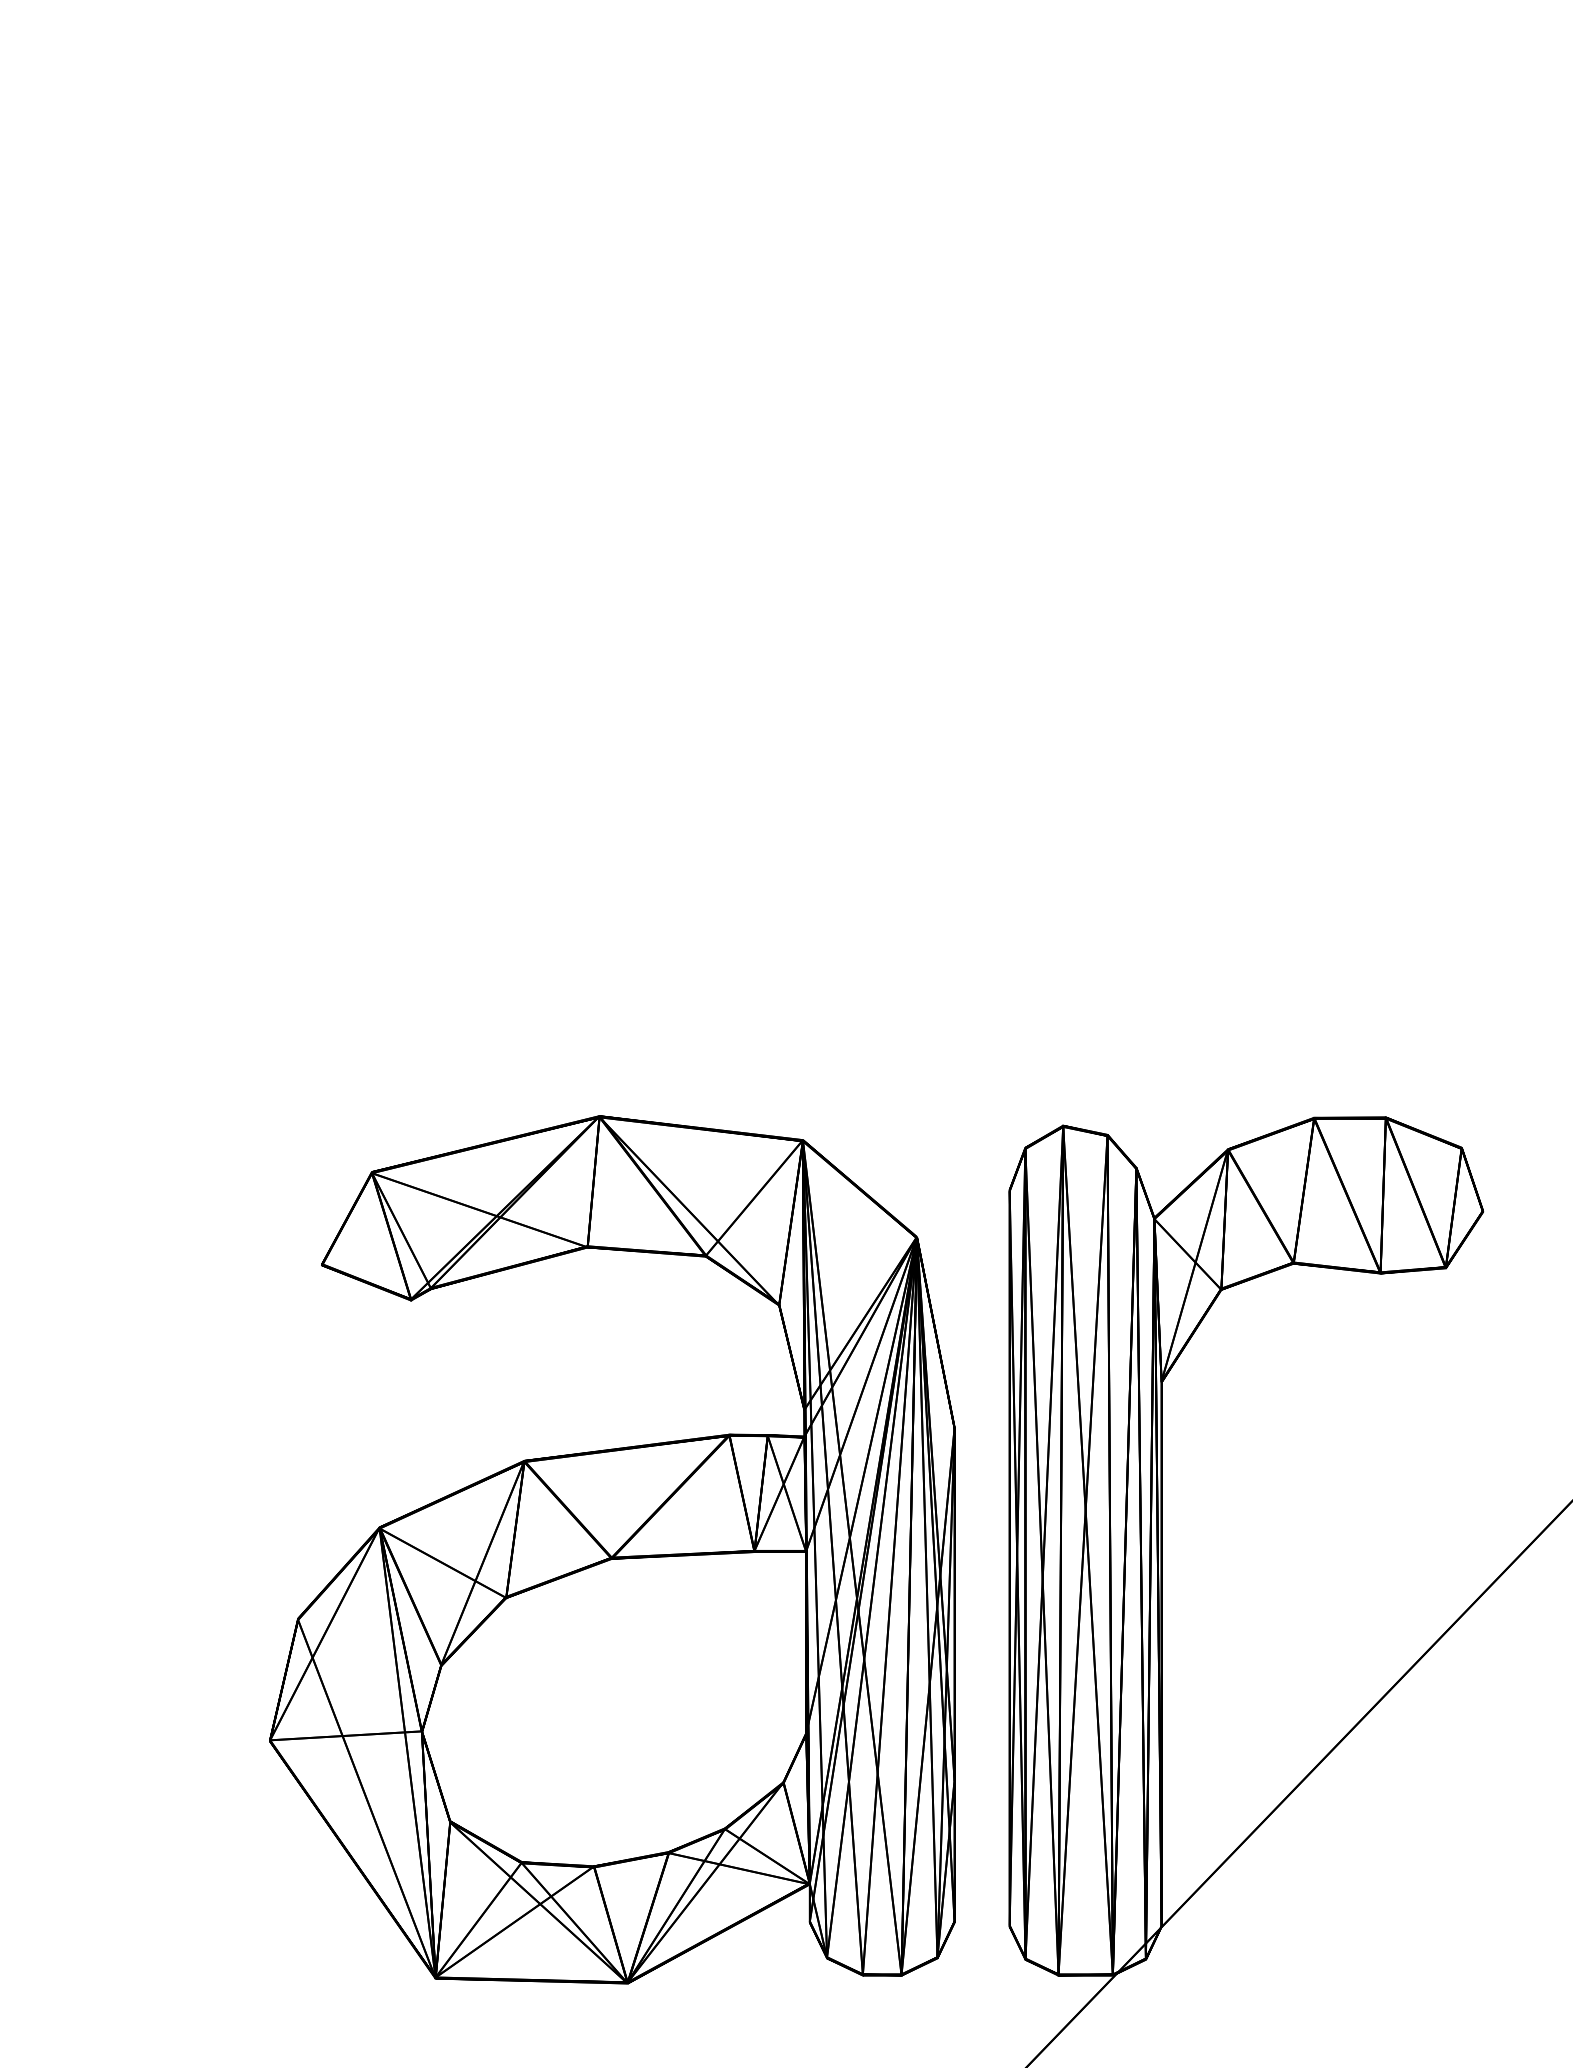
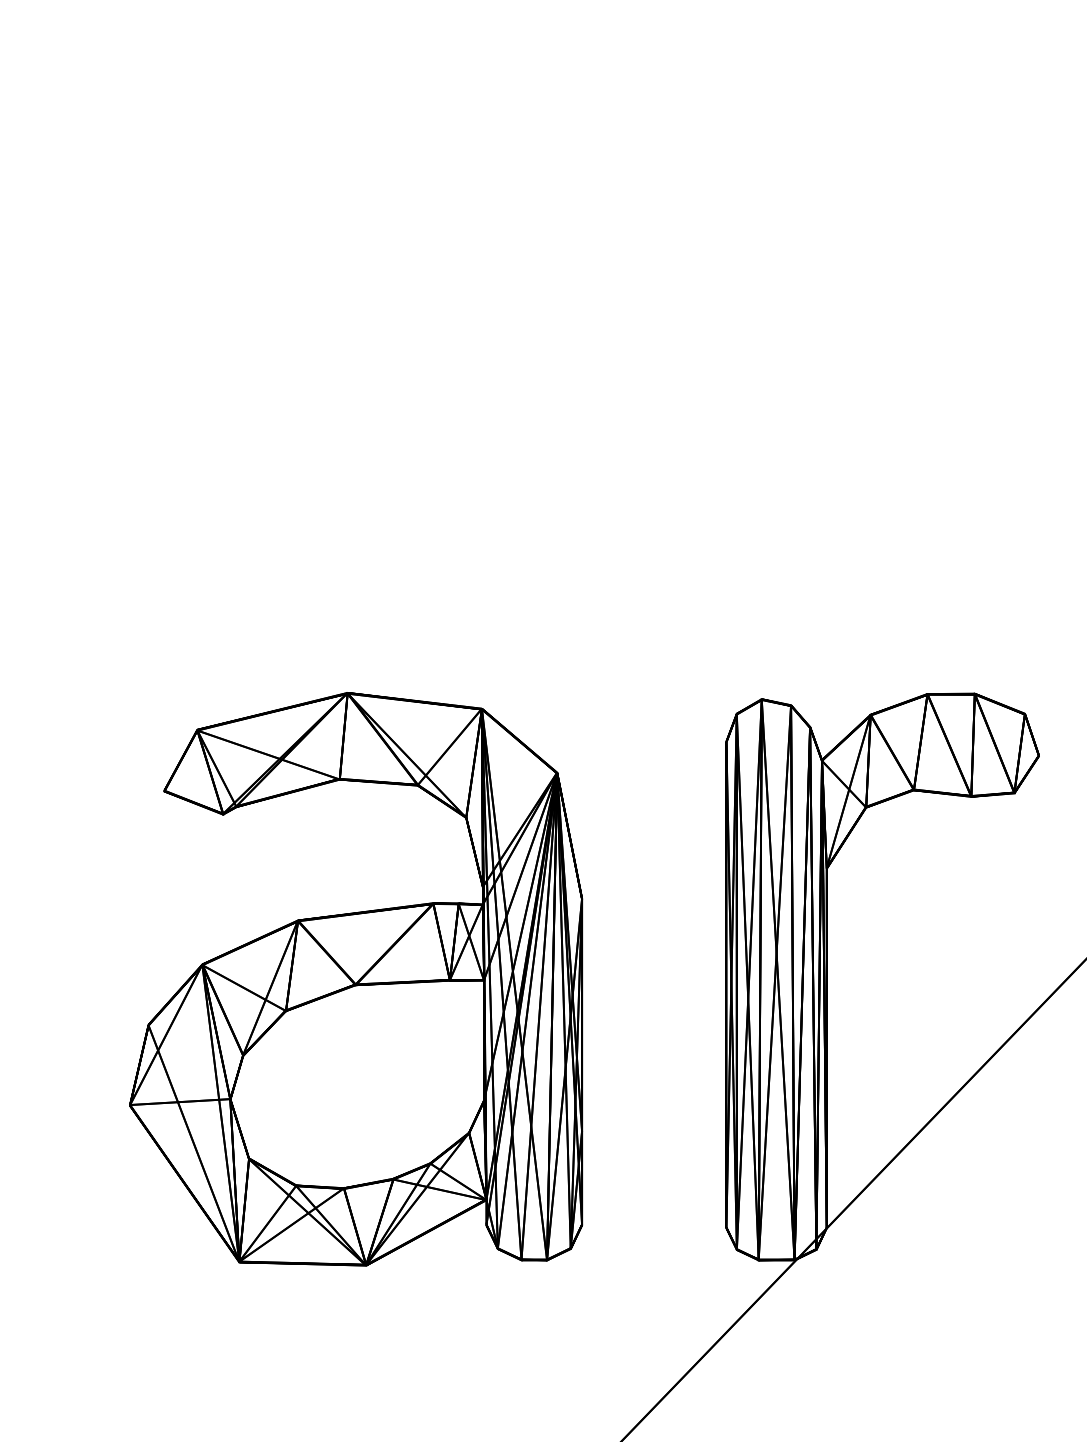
part: (612, 1550) -> (356, 979), moved

